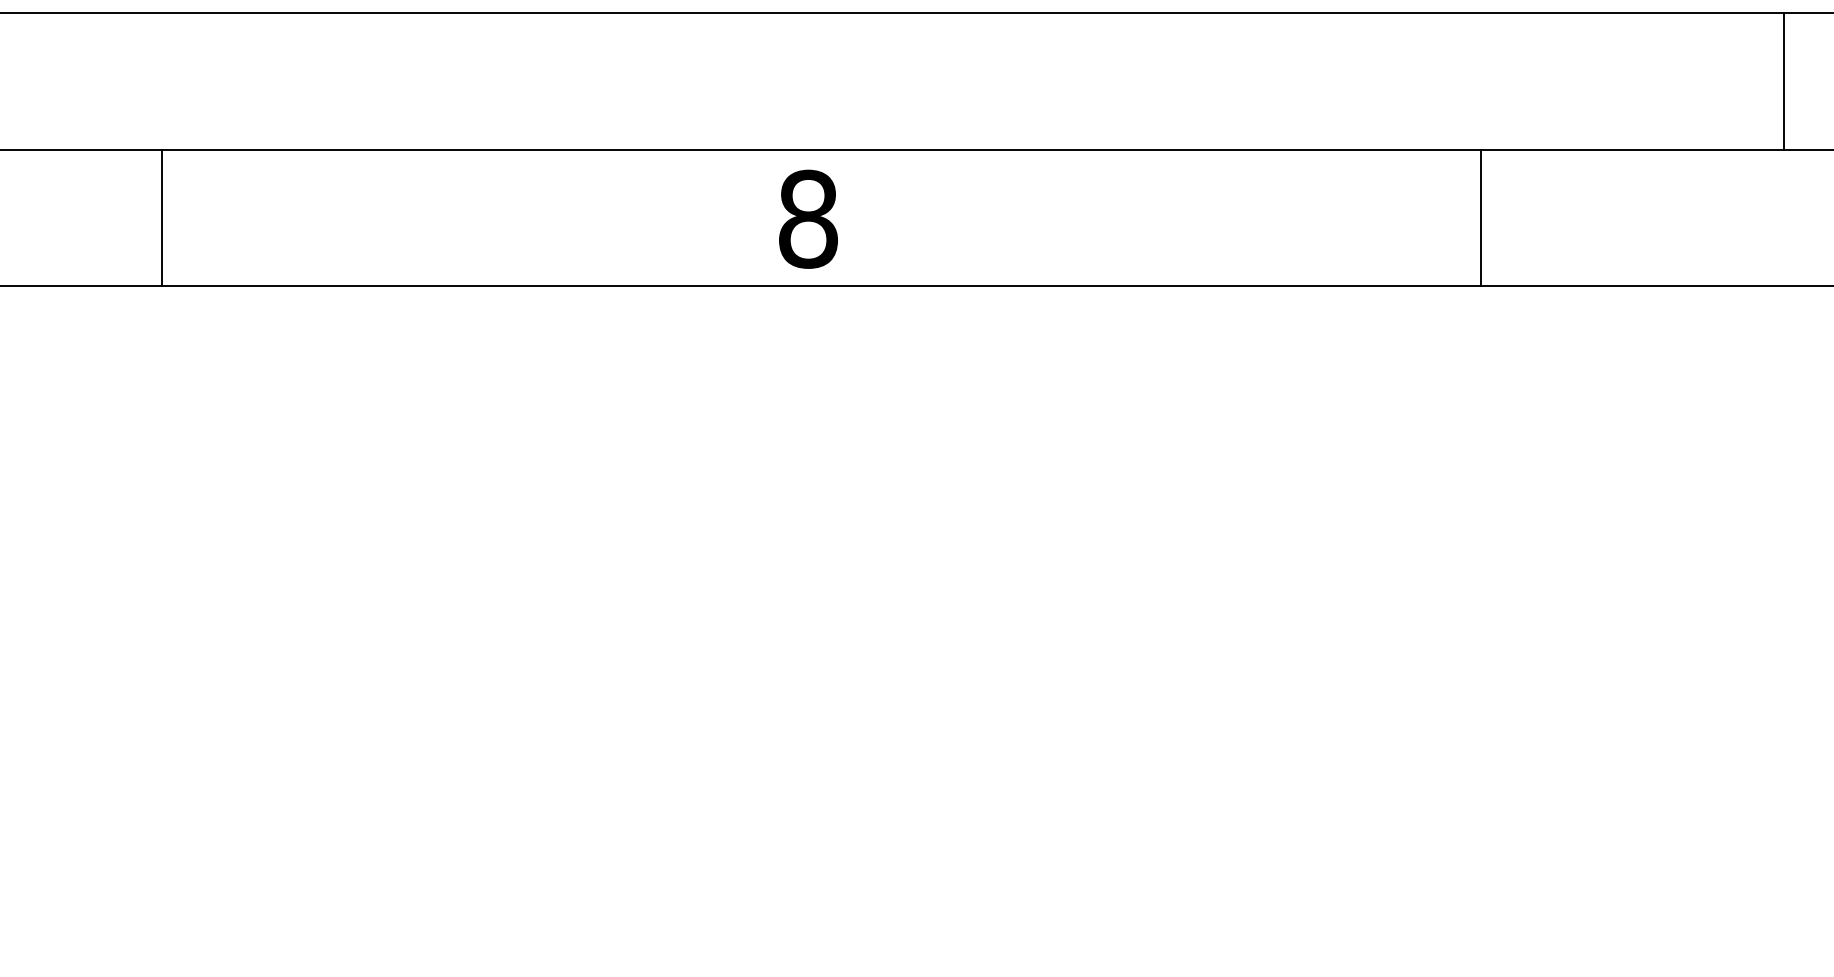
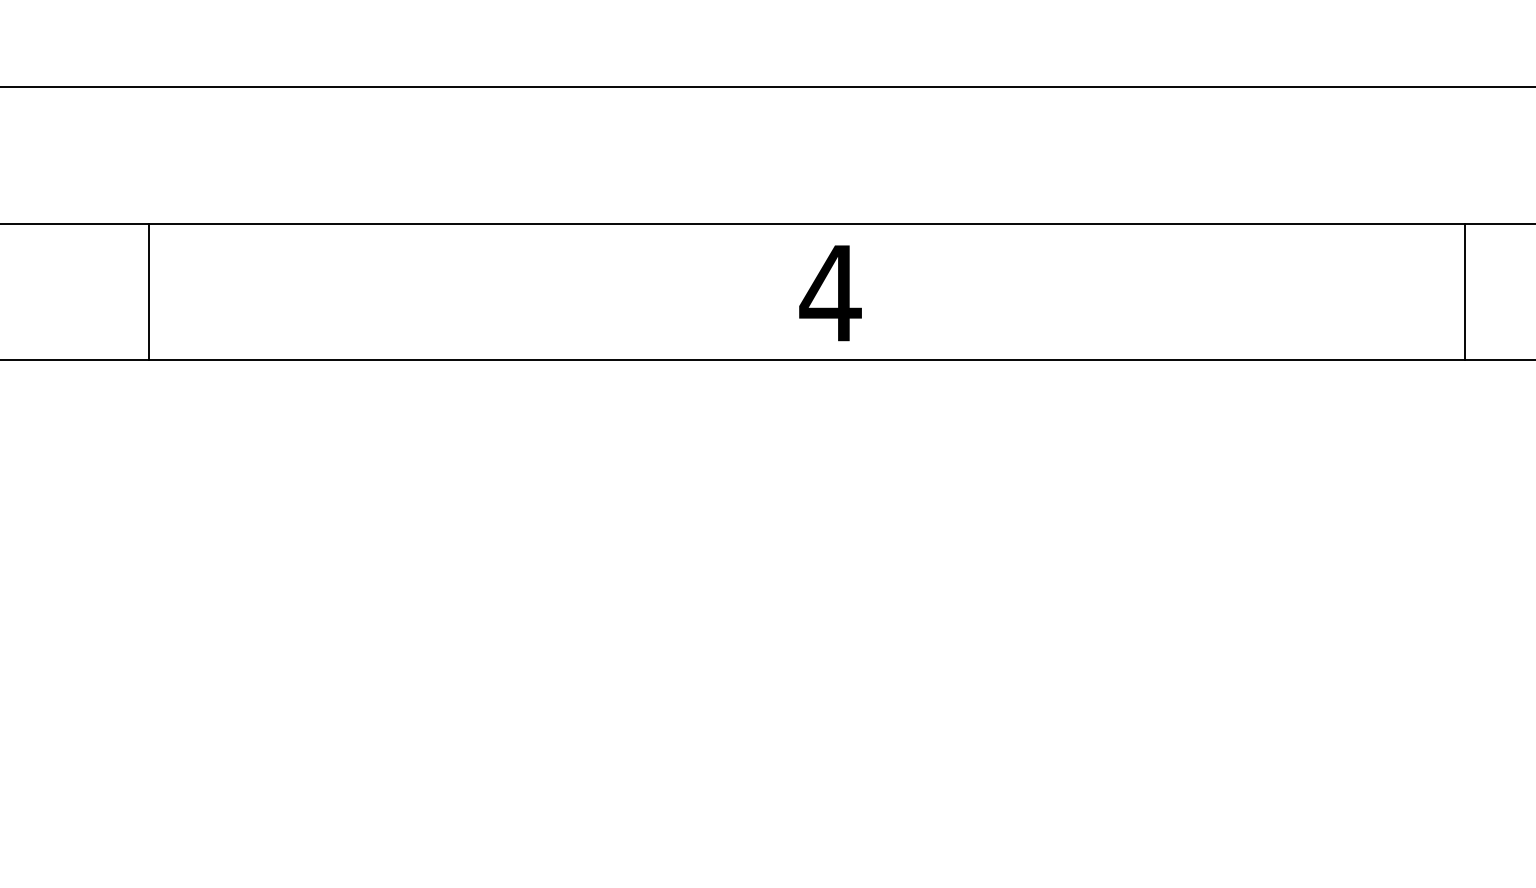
line: (161, 217) -> (148, 291), moved
line: (1480, 217) -> (1464, 291), moved
text: (807, 218) -> (829, 292), 8 -> 4

